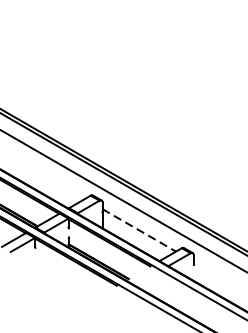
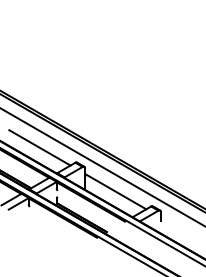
line: (47, 177) -> (39, 147), added
line: (140, 230) -> (116, 191), dashed -> solid

